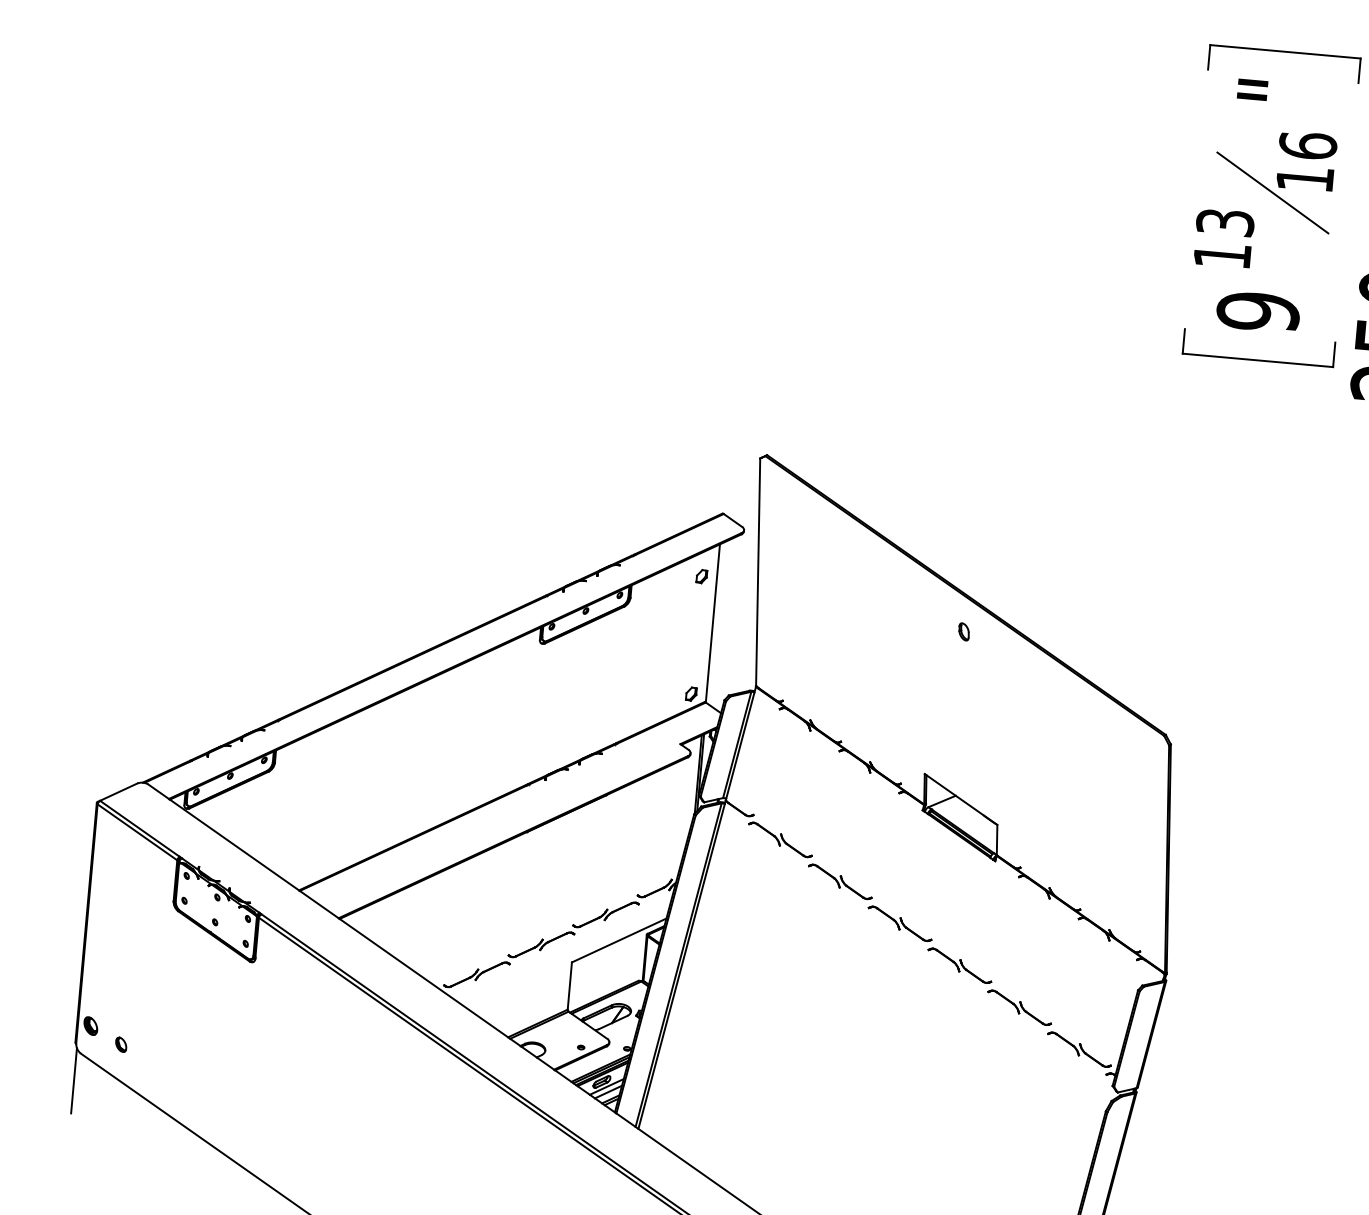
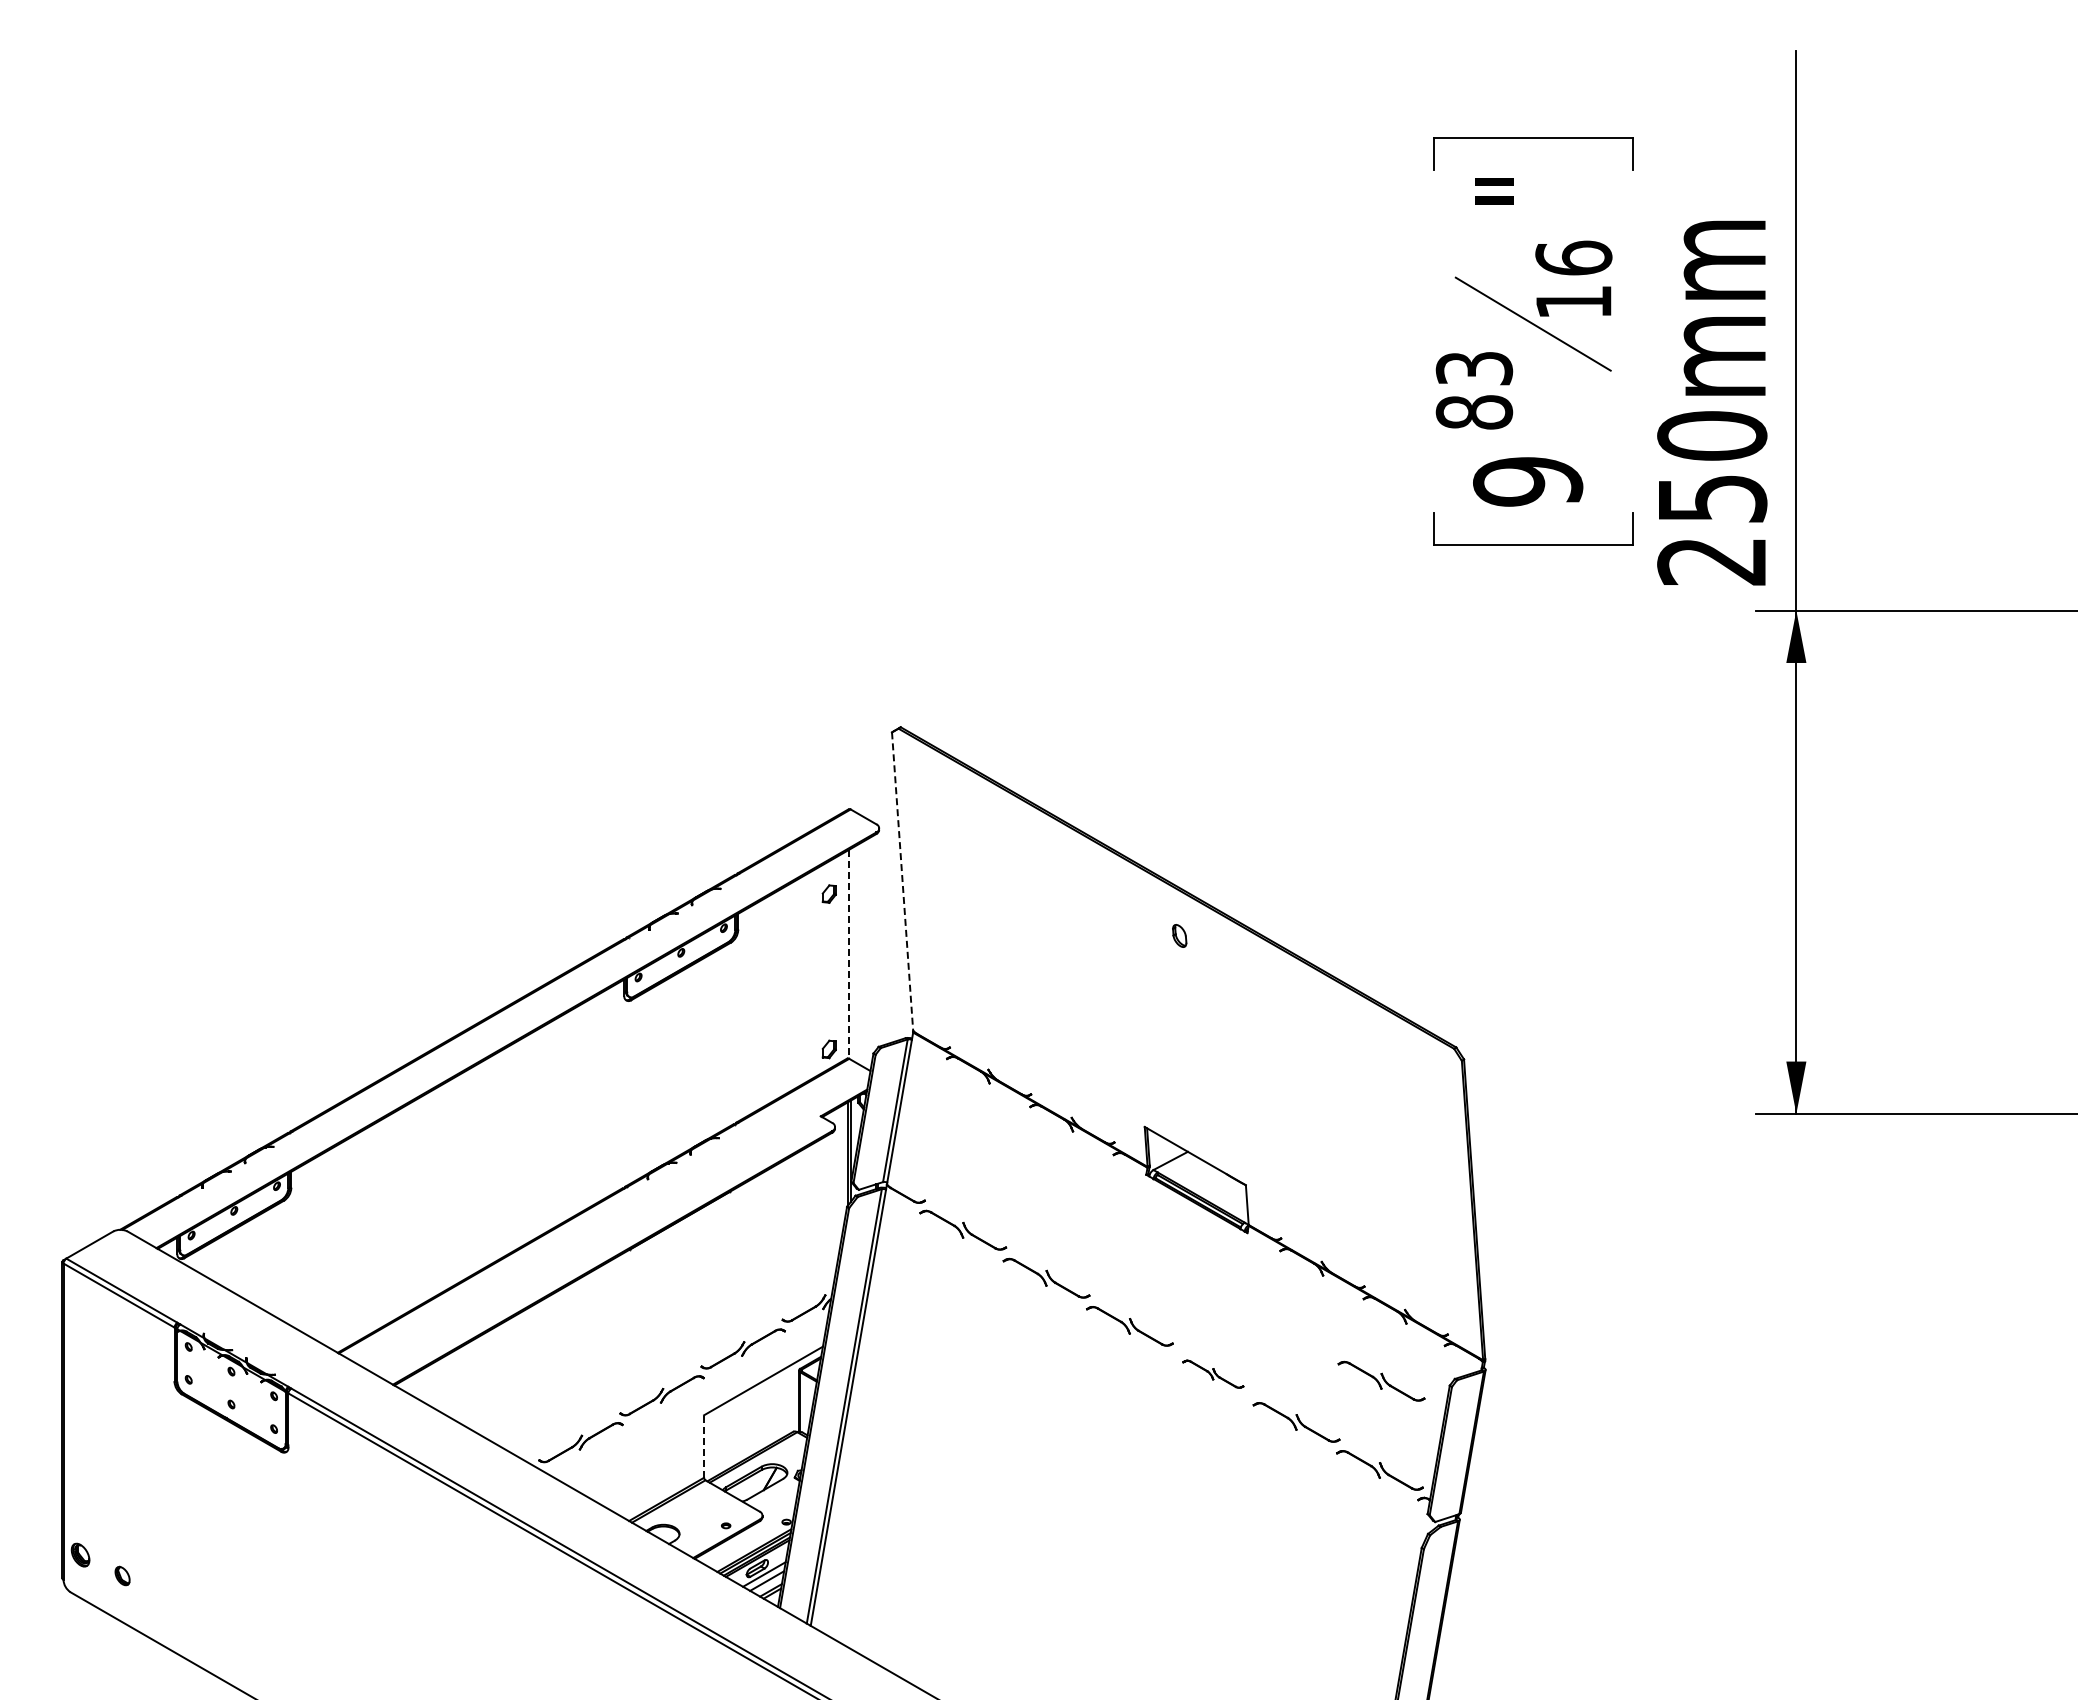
text: (1222, 255) -> (1474, 412), 13 -> 83
line: (758, 571) -> (902, 881), solid -> dashed
line: (713, 623) -> (849, 954), solid -> dashed
part: (960, 965) -> (1213, 1373), size x0.7
part: (1086, 981) -> (1381, 1380), added
line: (570, 986) -> (704, 1446), solid -> dashed
line: (73, 1080) -> (64, 1628), removed

